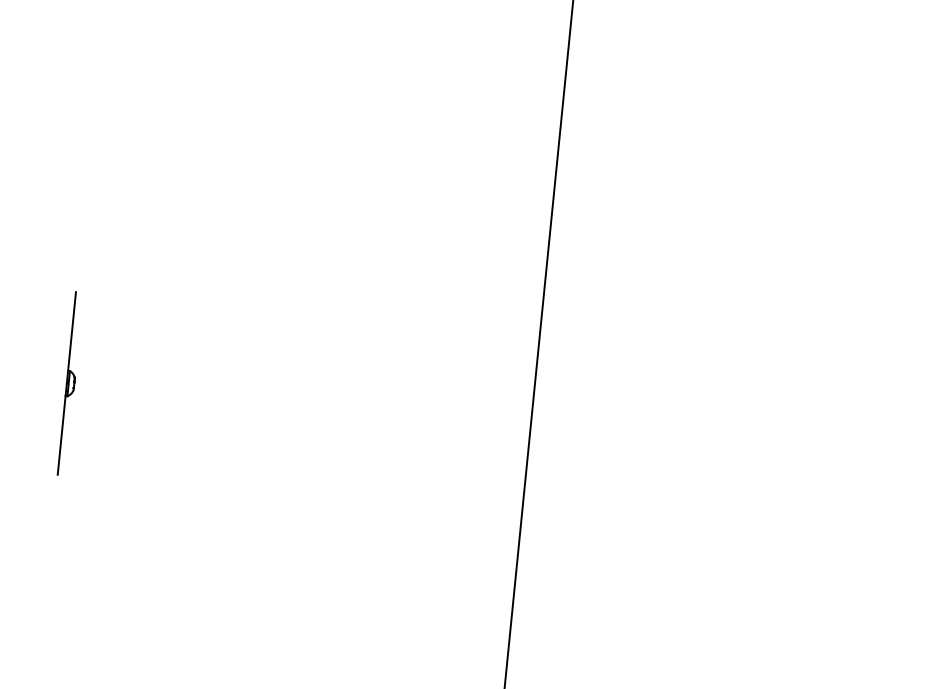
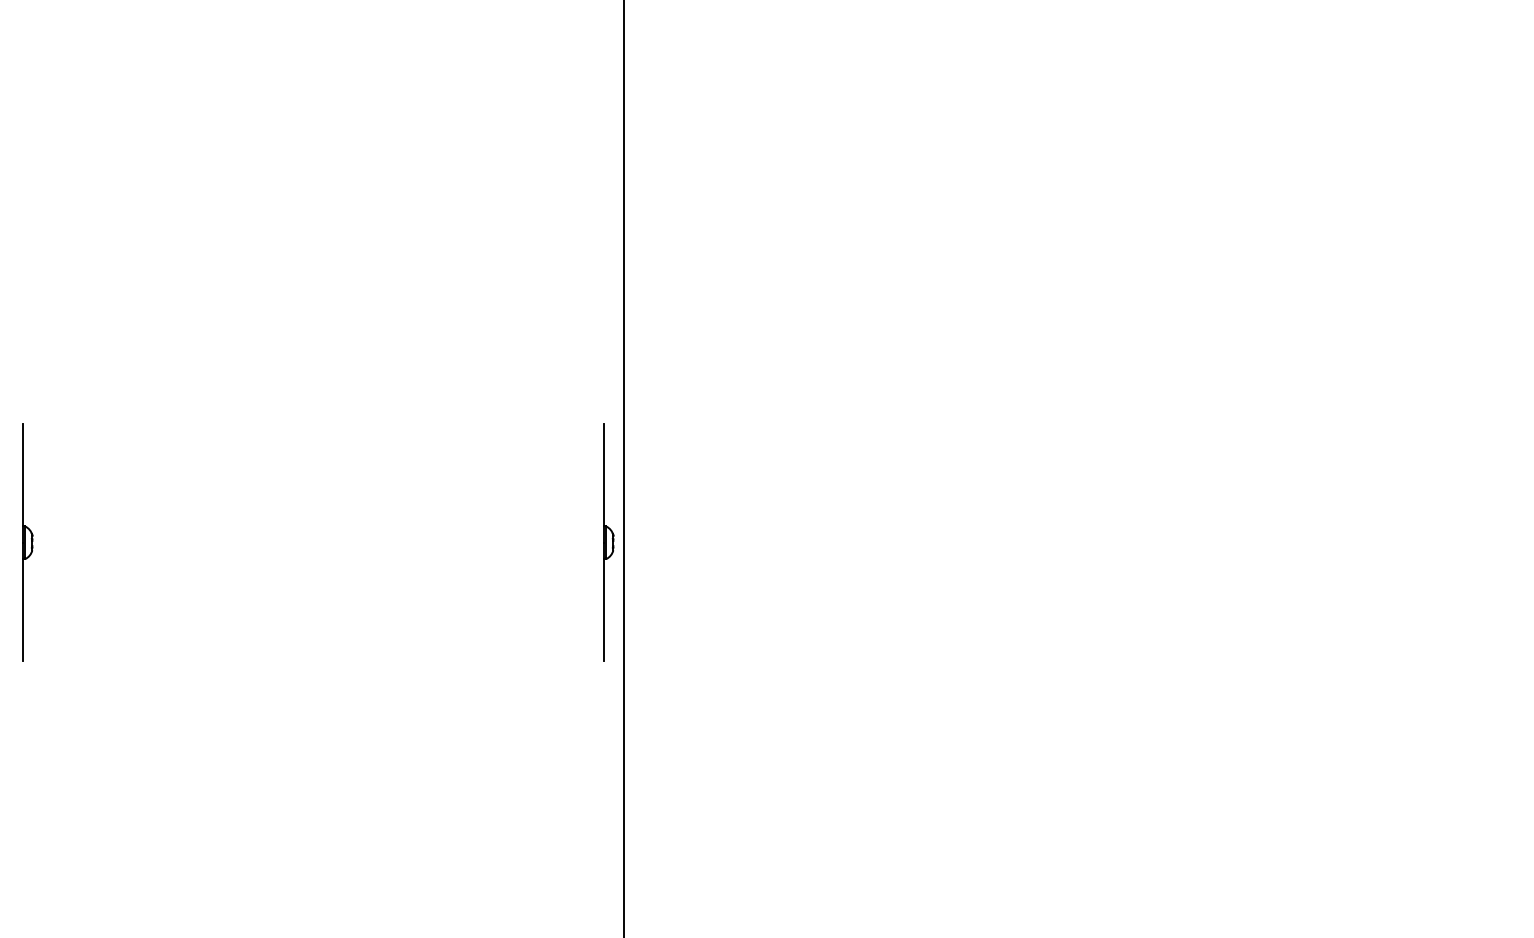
part: (518, 428) -> (608, 542), added

